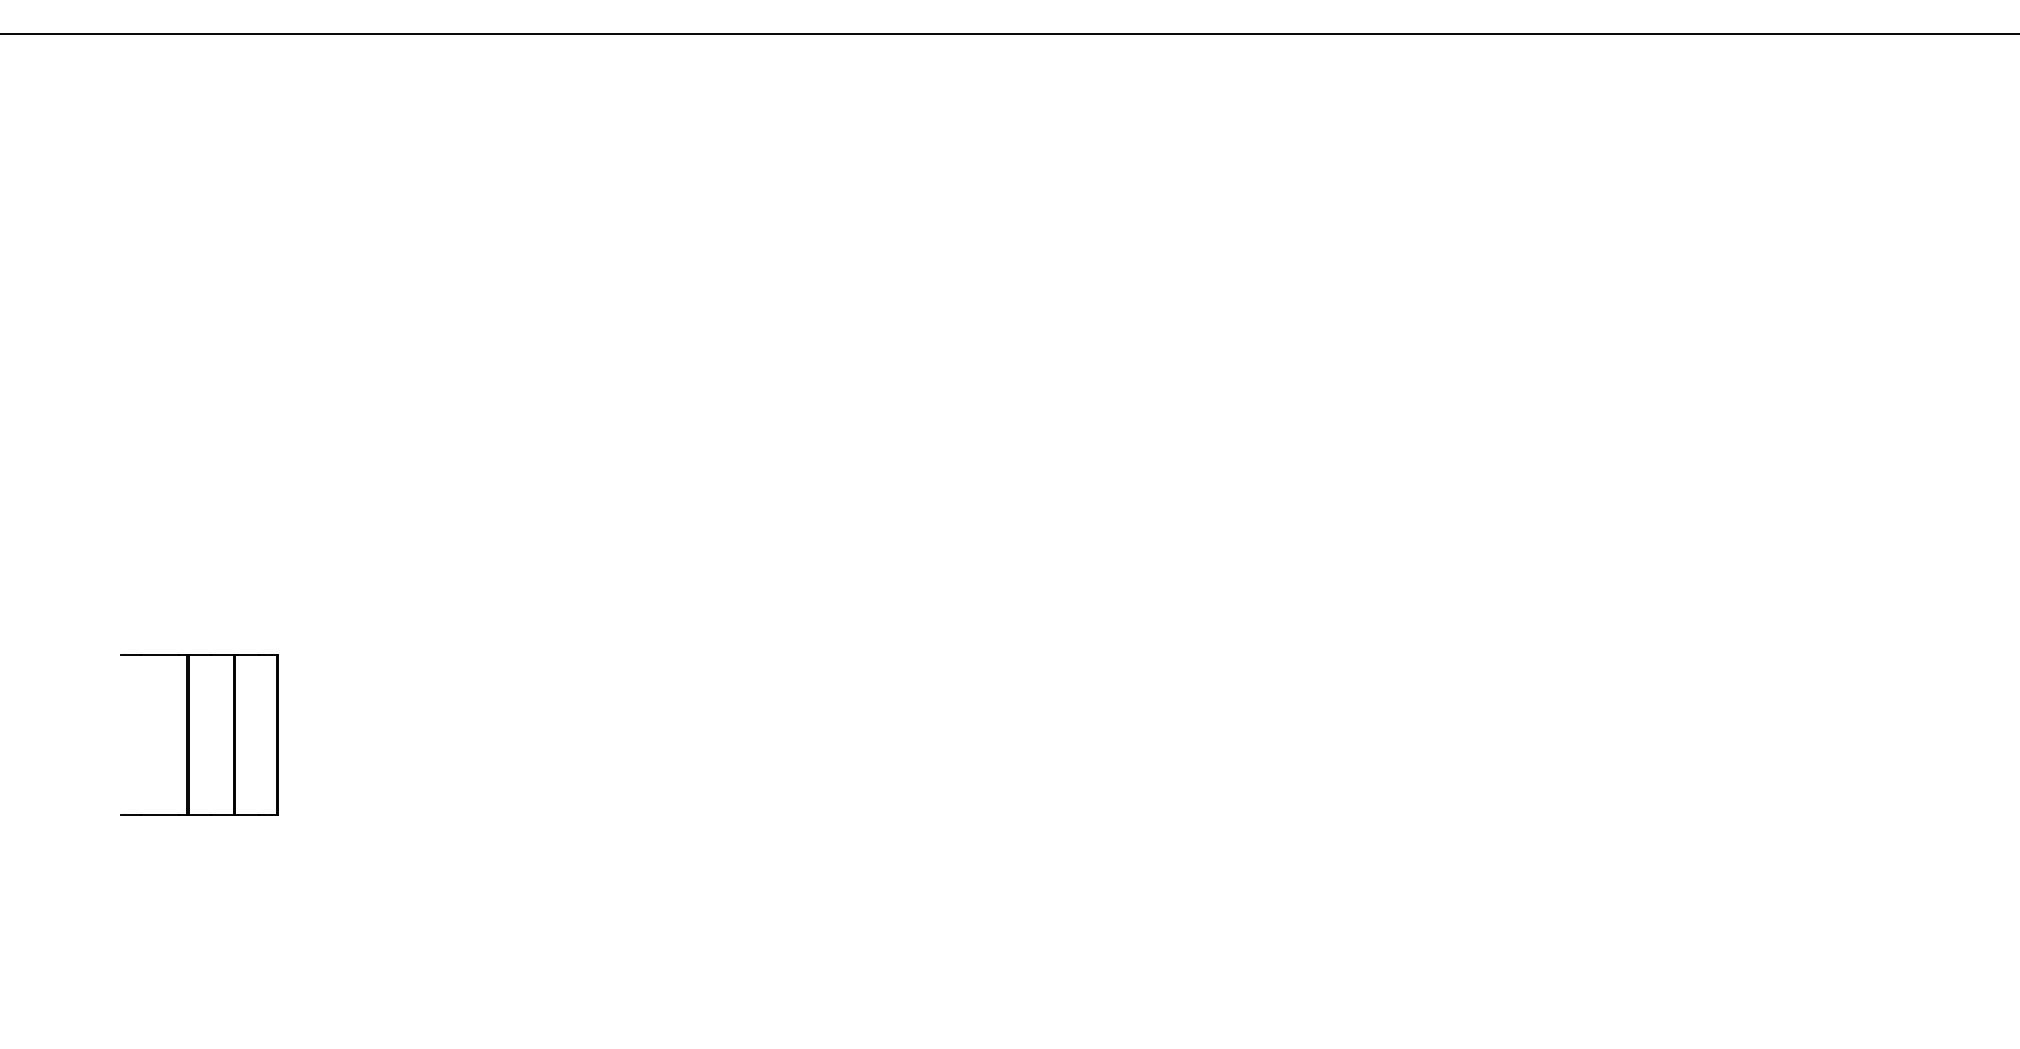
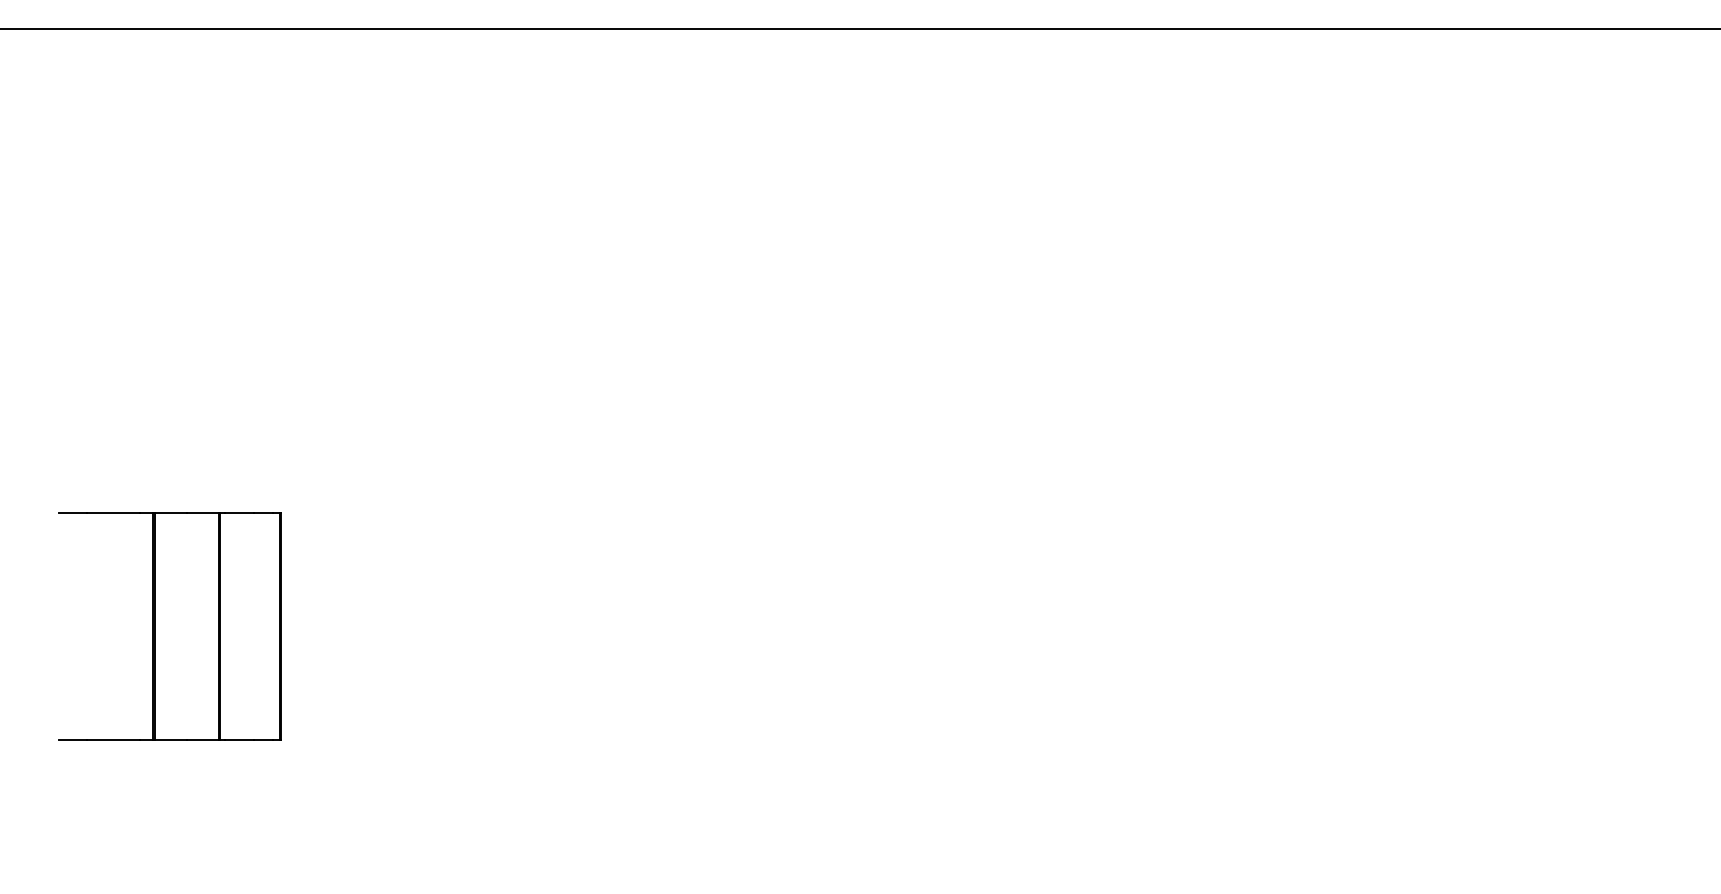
part: (198, 735) -> (169, 626), size x1.67

